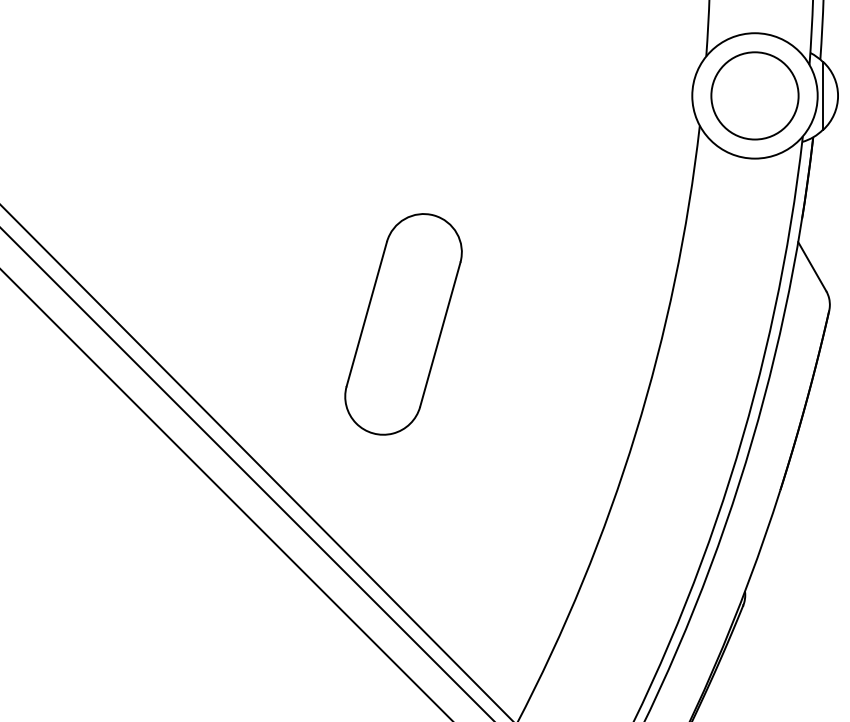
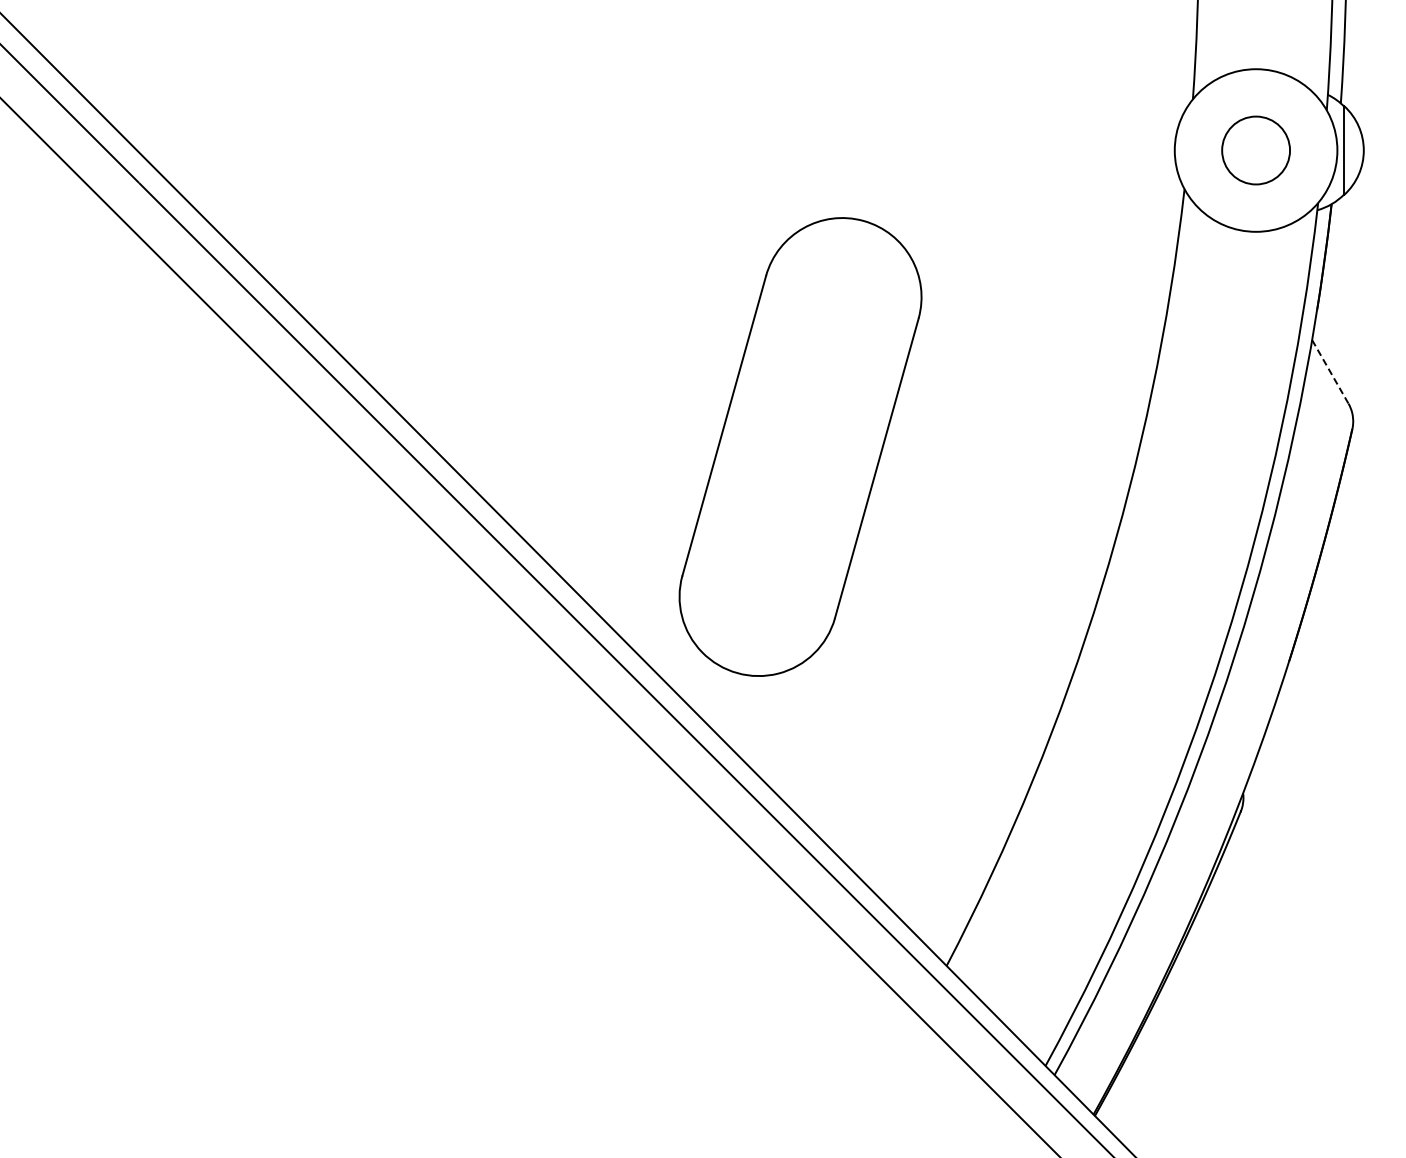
circle: (754, 95) -> (1255, 150), size x0.6
line: (812, 266) -> (1330, 371), solid -> dashed
part: (402, 324) -> (799, 446), size x1.6

